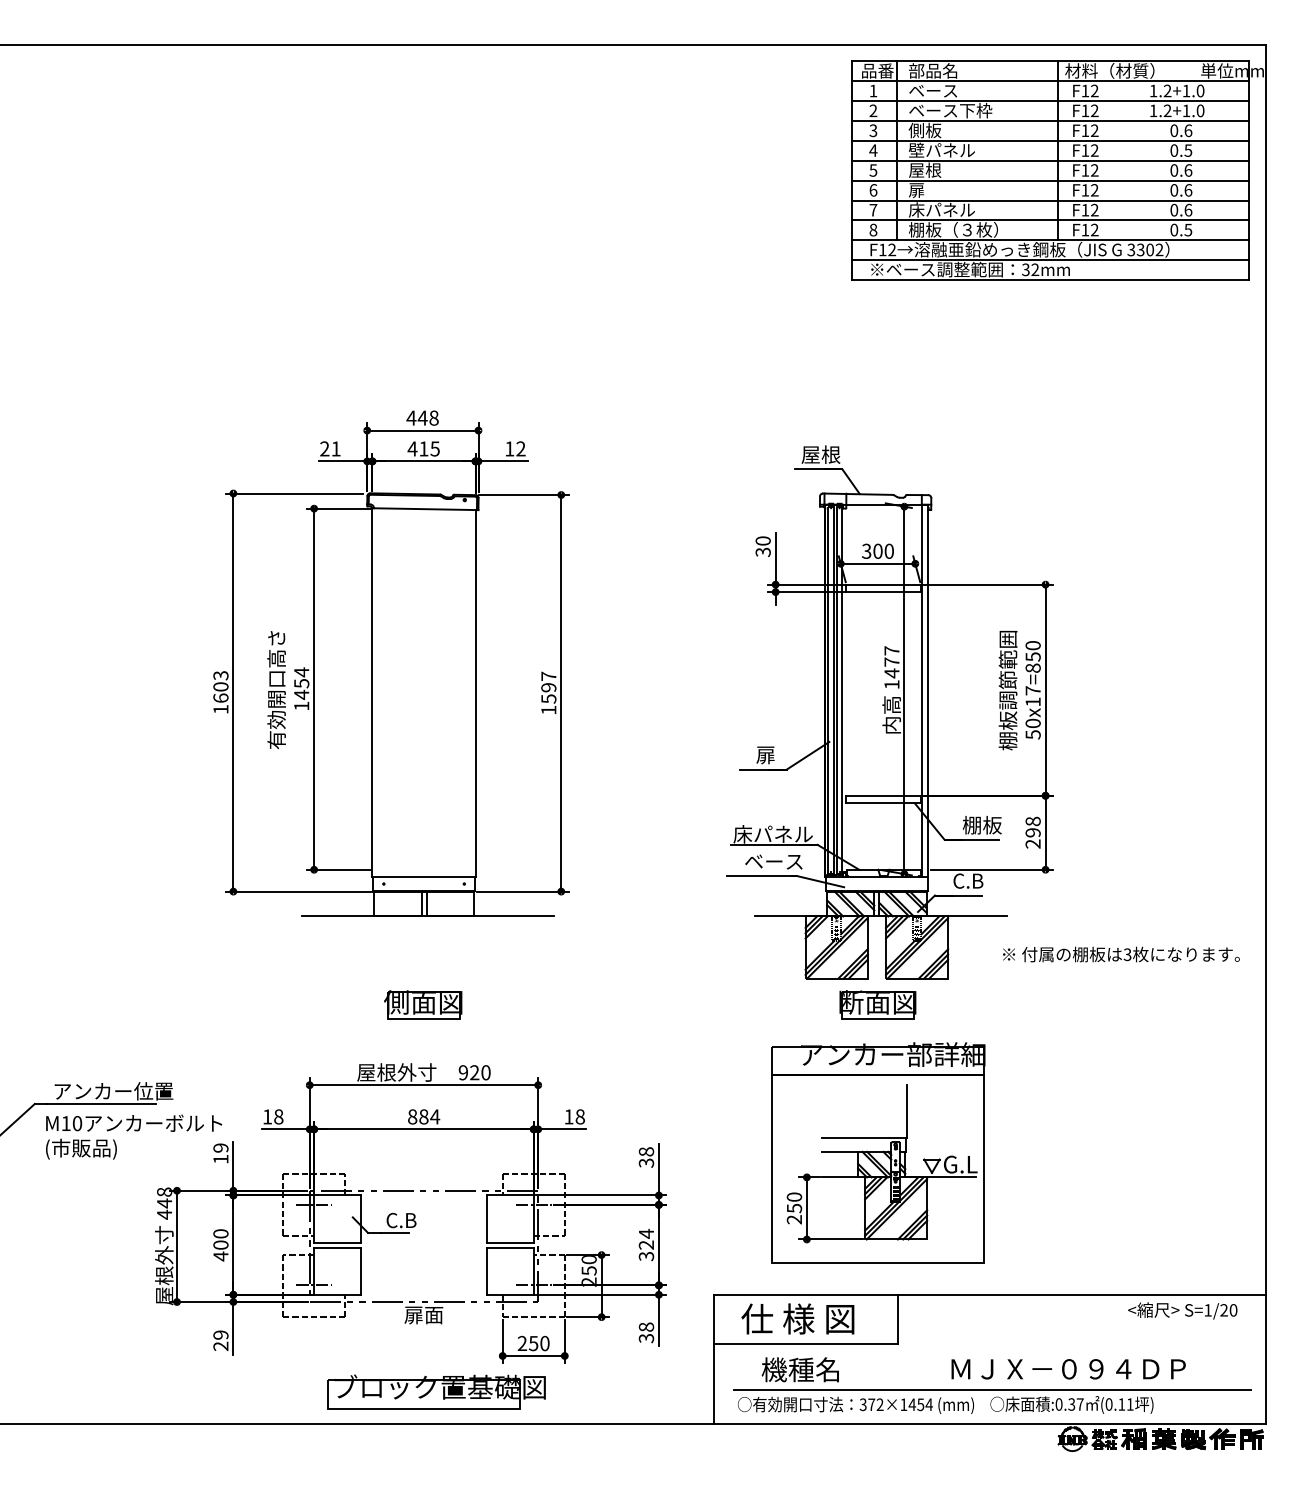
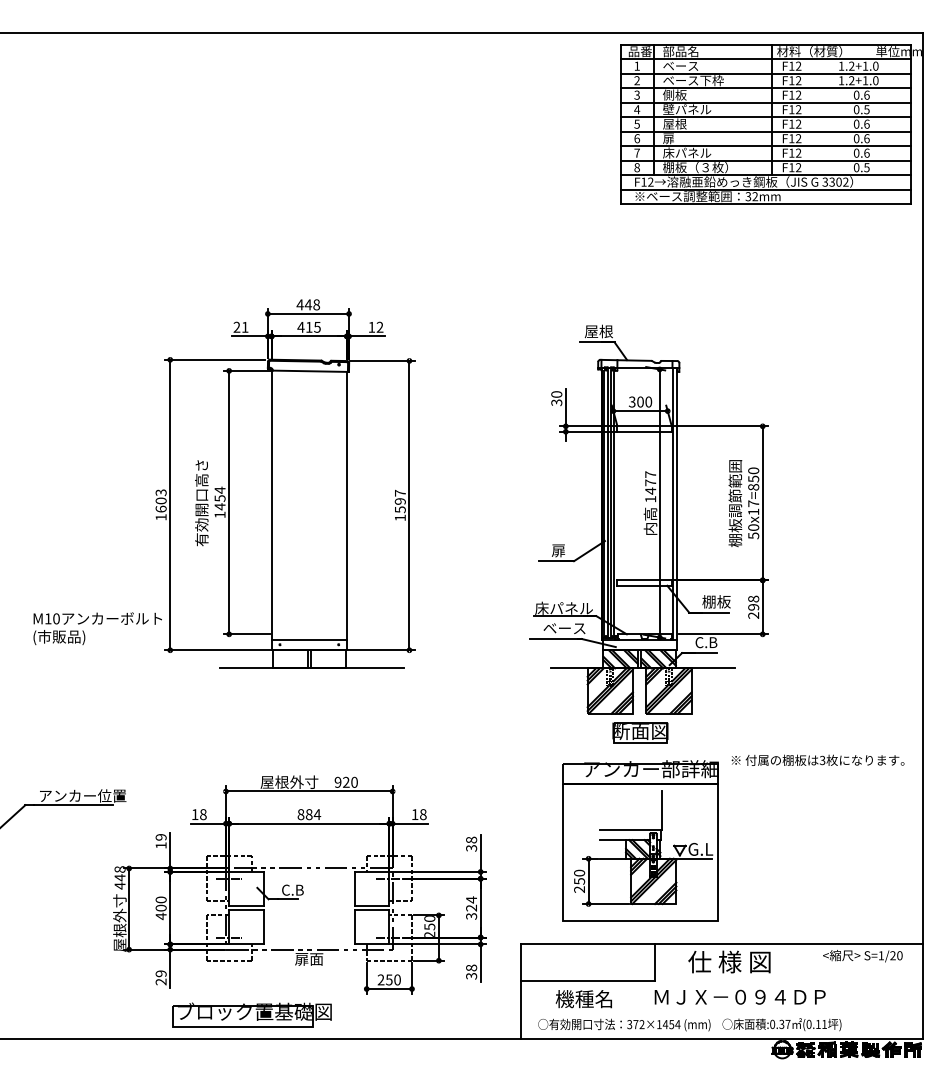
text: (1121, 954) -> (818, 760), moved
part: (423, 1004) -> (308, 732), removed
text: (134, 1136) -> (98, 628), moved
text: (797, 1318) -> (729, 961), moved
text: (1068, 1369) -> (740, 997), moved
line: (992, 1389) -> (724, 1013), removed
part: (436, 1391) -> (252, 1014), moved

